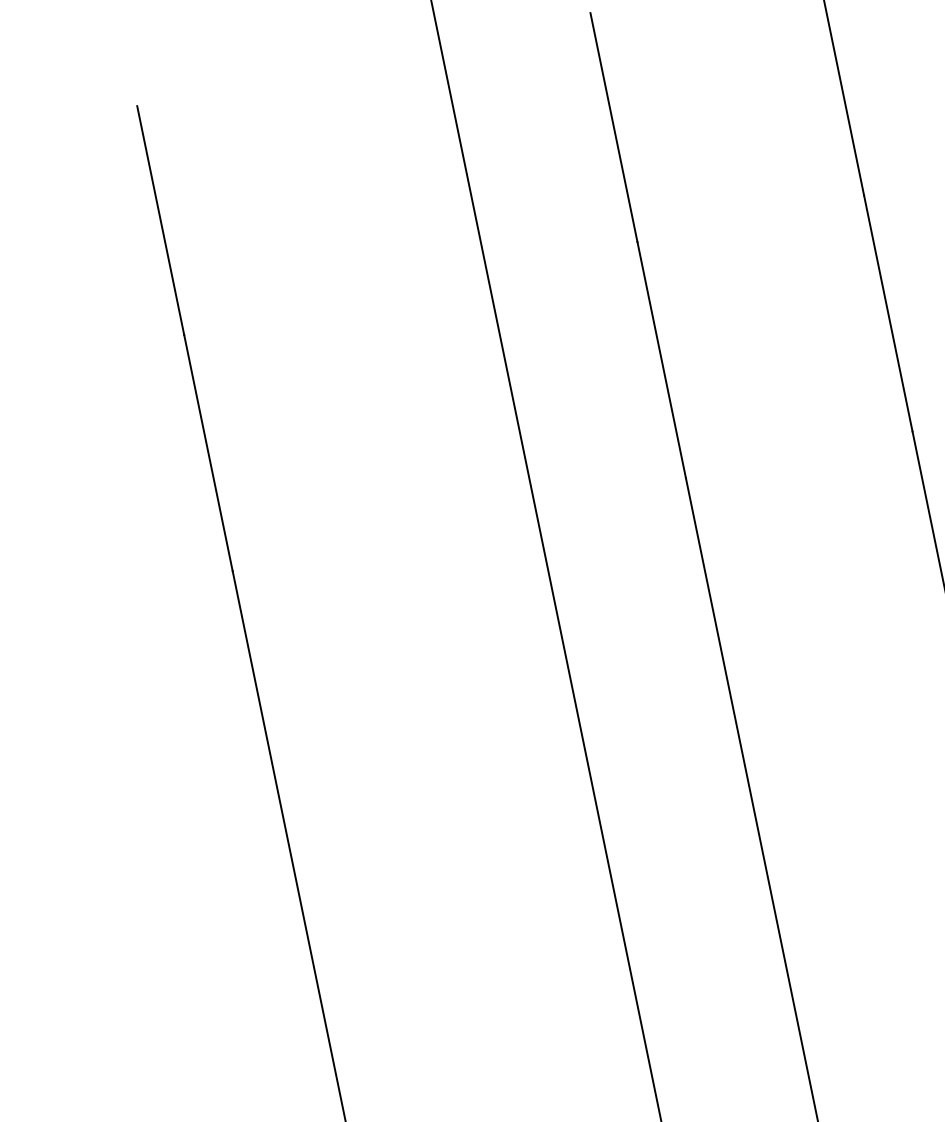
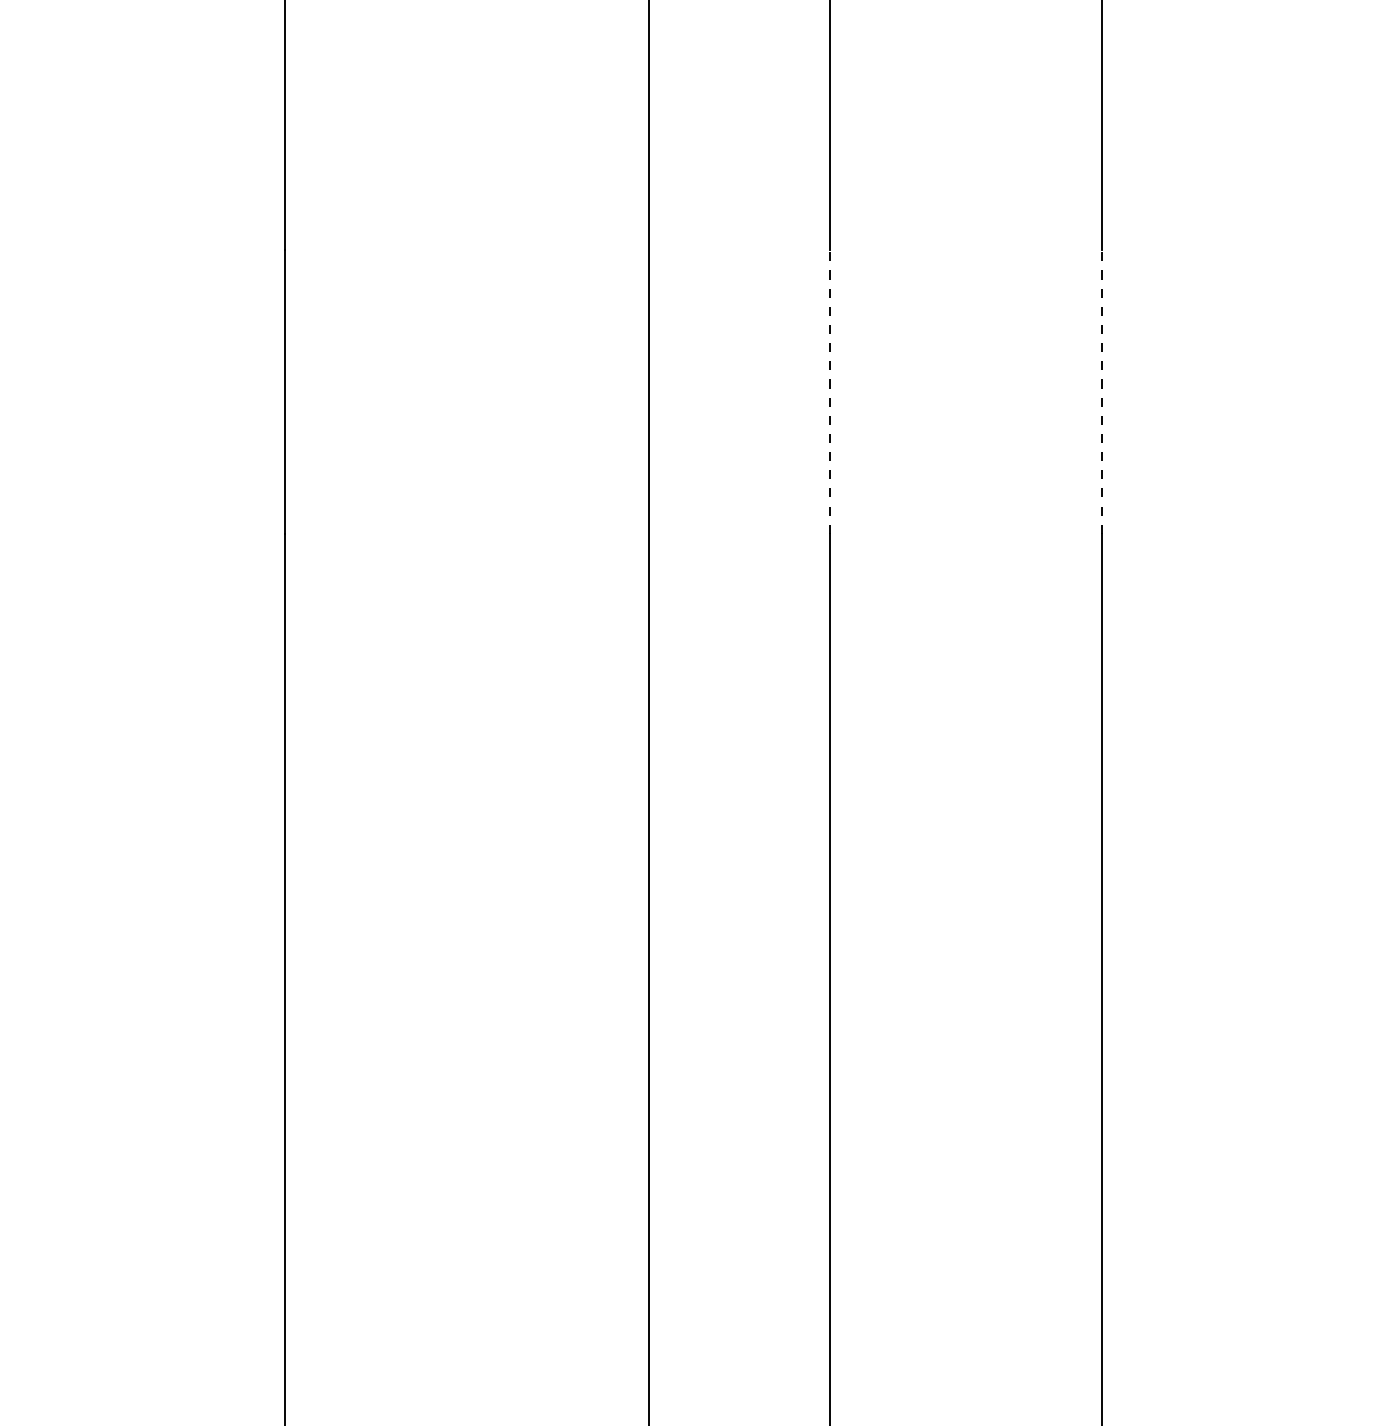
line: (888, 313) -> (1102, 391), solid -> dashed
line: (661, 359) -> (829, 391), solid -> dashed

